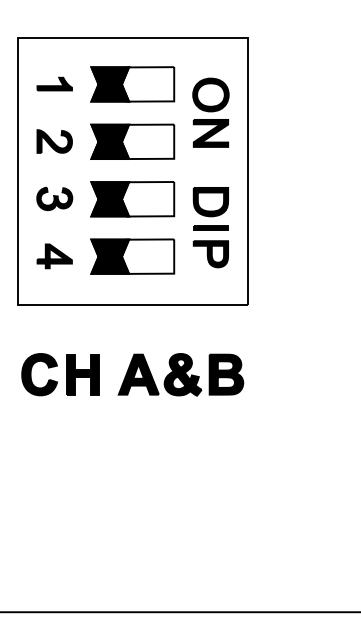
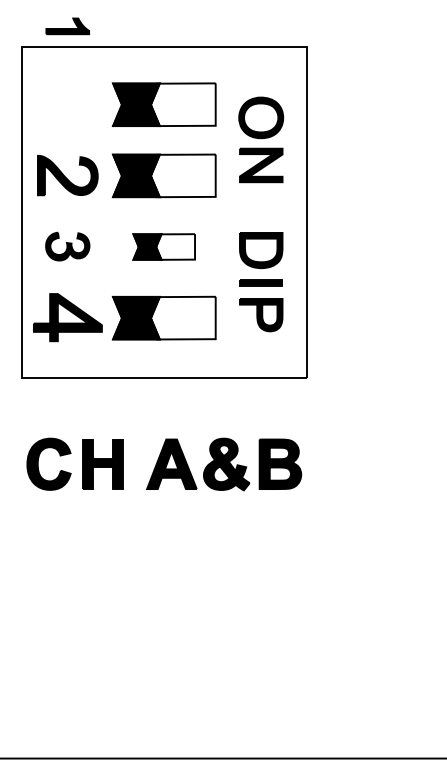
part: (54, 84) -> (67, 26), moved
part: (54, 141) -> (67, 175), size x1.4
part: (132, 198) -> (163, 246), size x0.6
part: (54, 256) -> (67, 317), size x1.6

